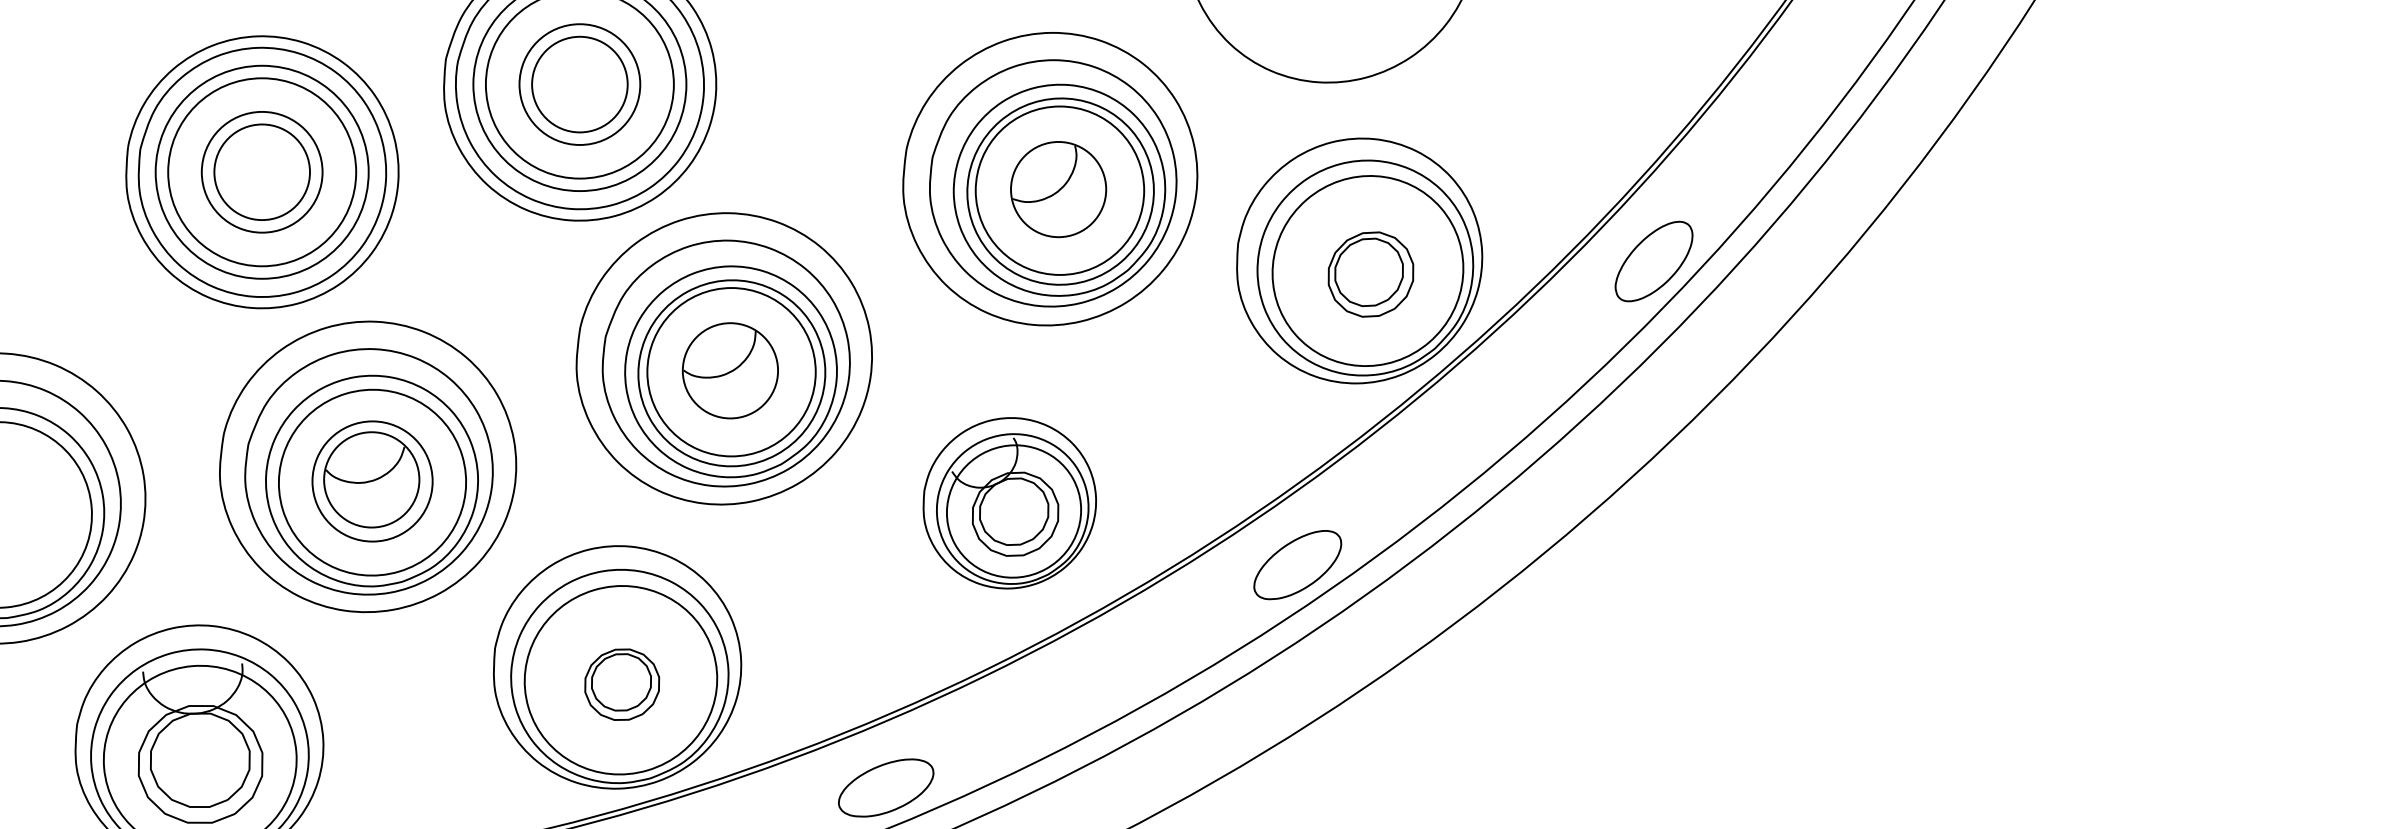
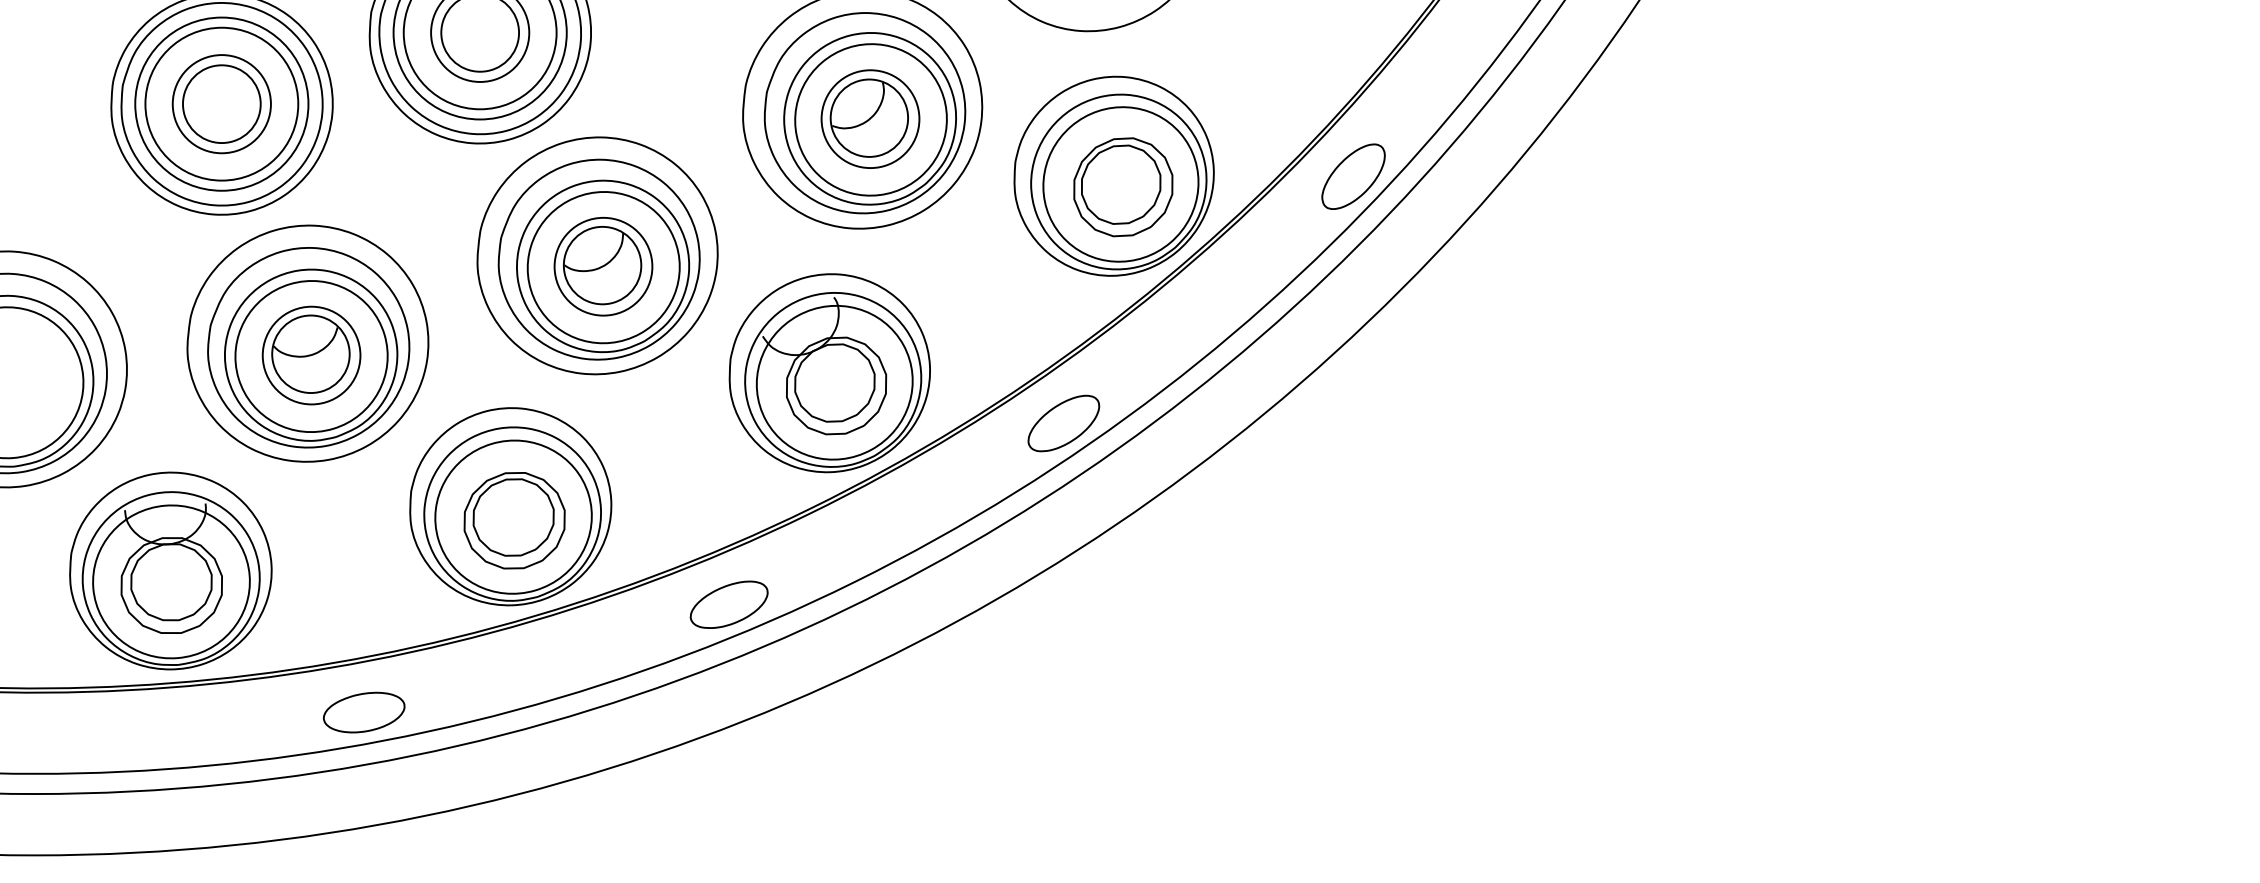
circle: (1059, 191) -> (870, 119), size x0.71
part: (1371, 274) -> (1123, 187), size x1.43
circle: (731, 371) -> (603, 266), size x0.71
part: (1009, 503) -> (829, 373), size x1.43
part: (622, 684) -> (514, 520), size x1.67

